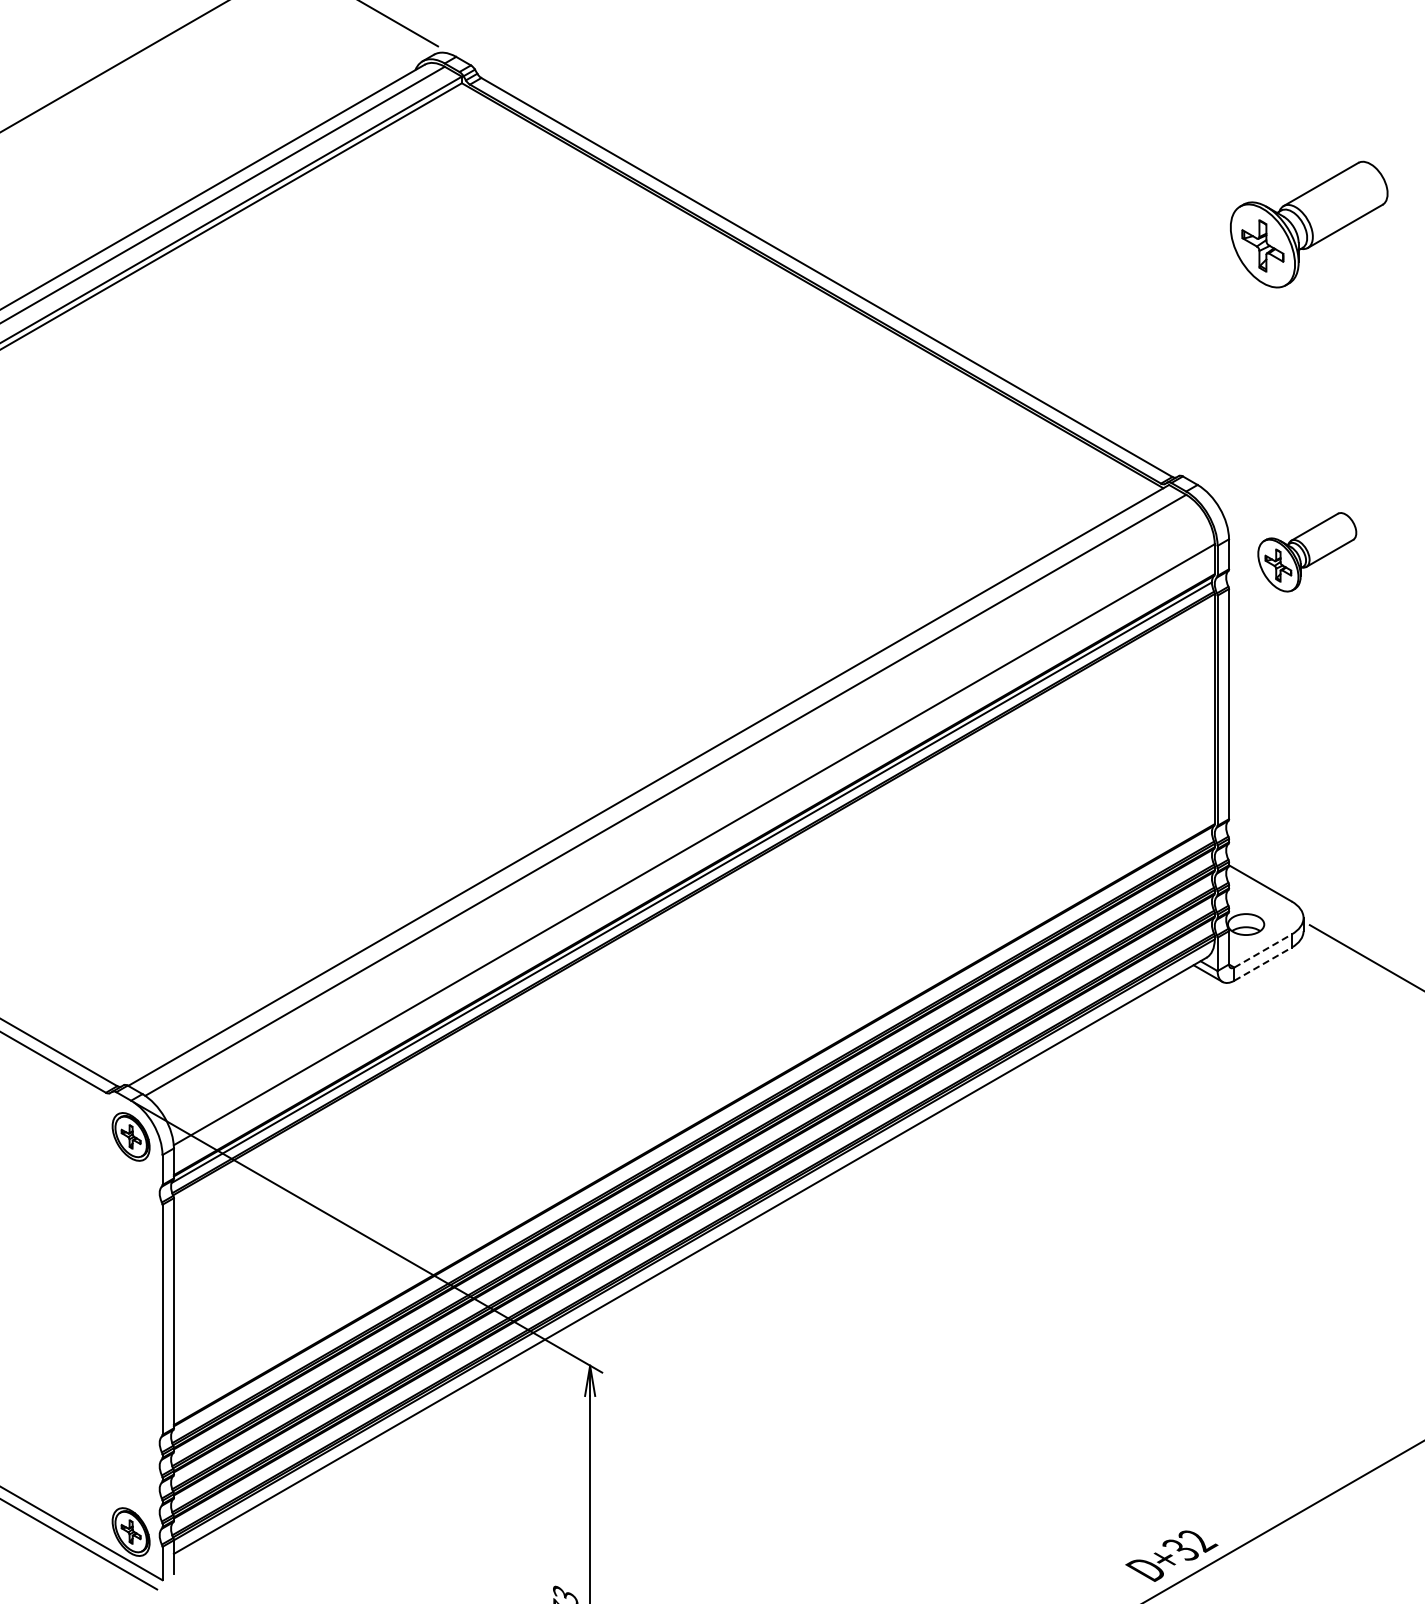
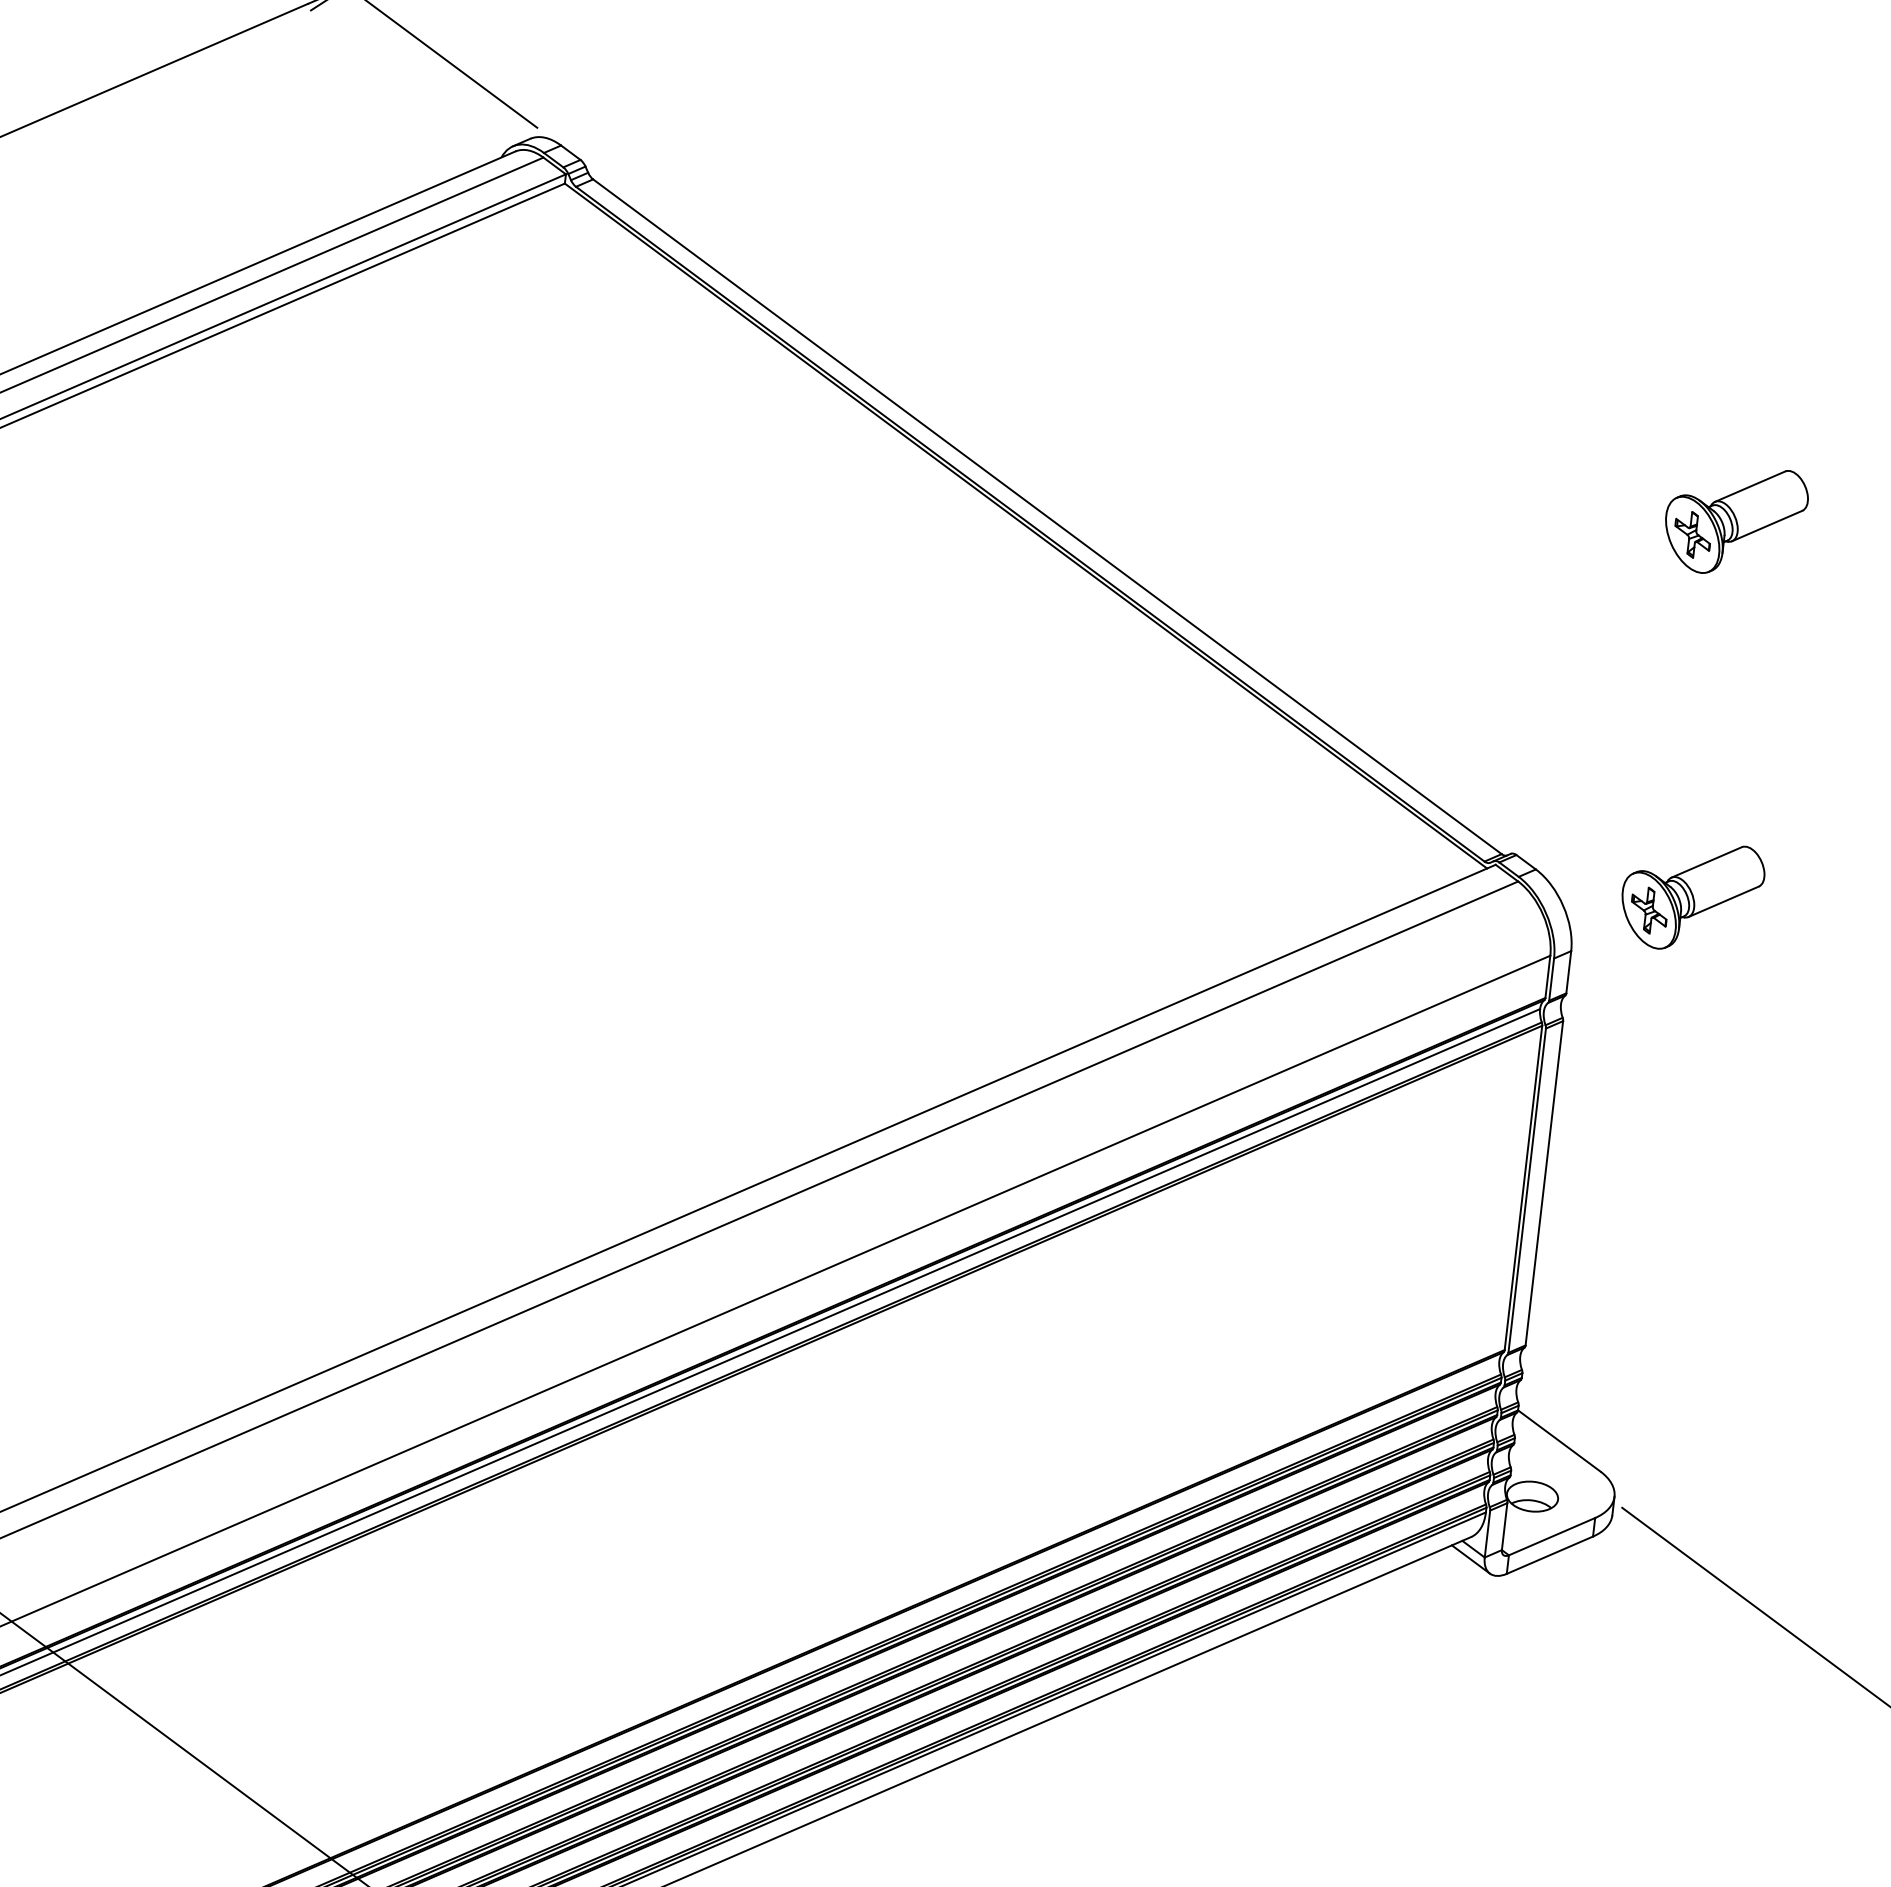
part: (1309, 224) -> (1735, 520), size x0.62
part: (1307, 552) -> (1692, 896), moved
line: (1263, 950) -> (1552, 1536), dashed -> solid
line: (1263, 963) -> (1550, 1554), dashed -> solid

